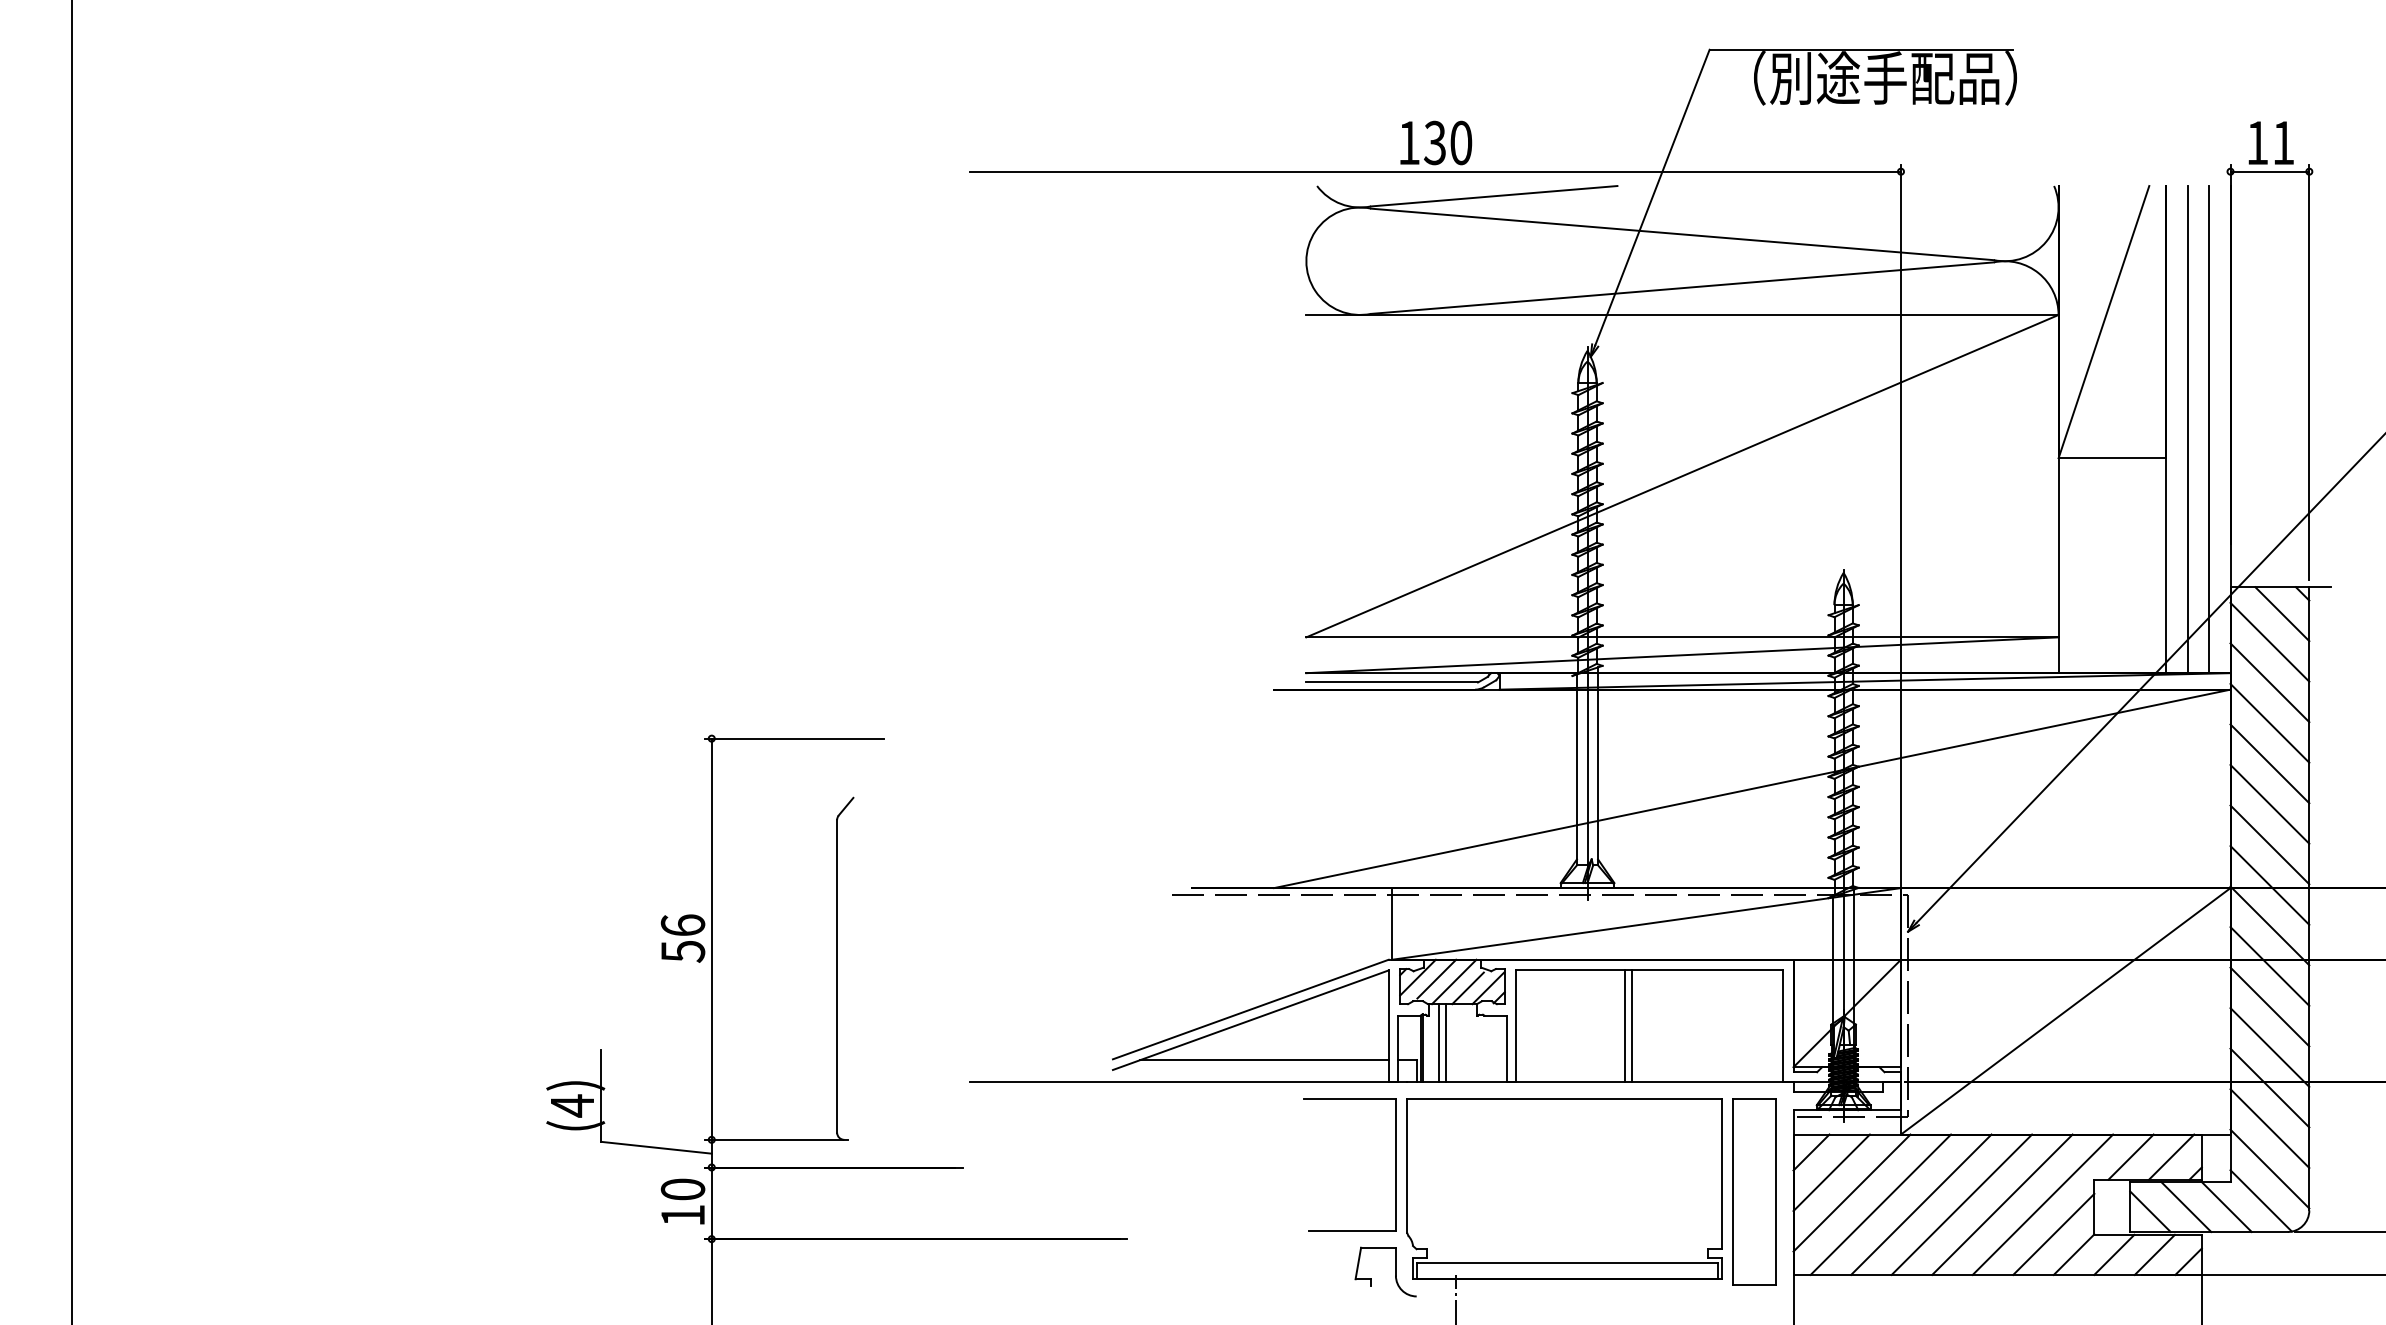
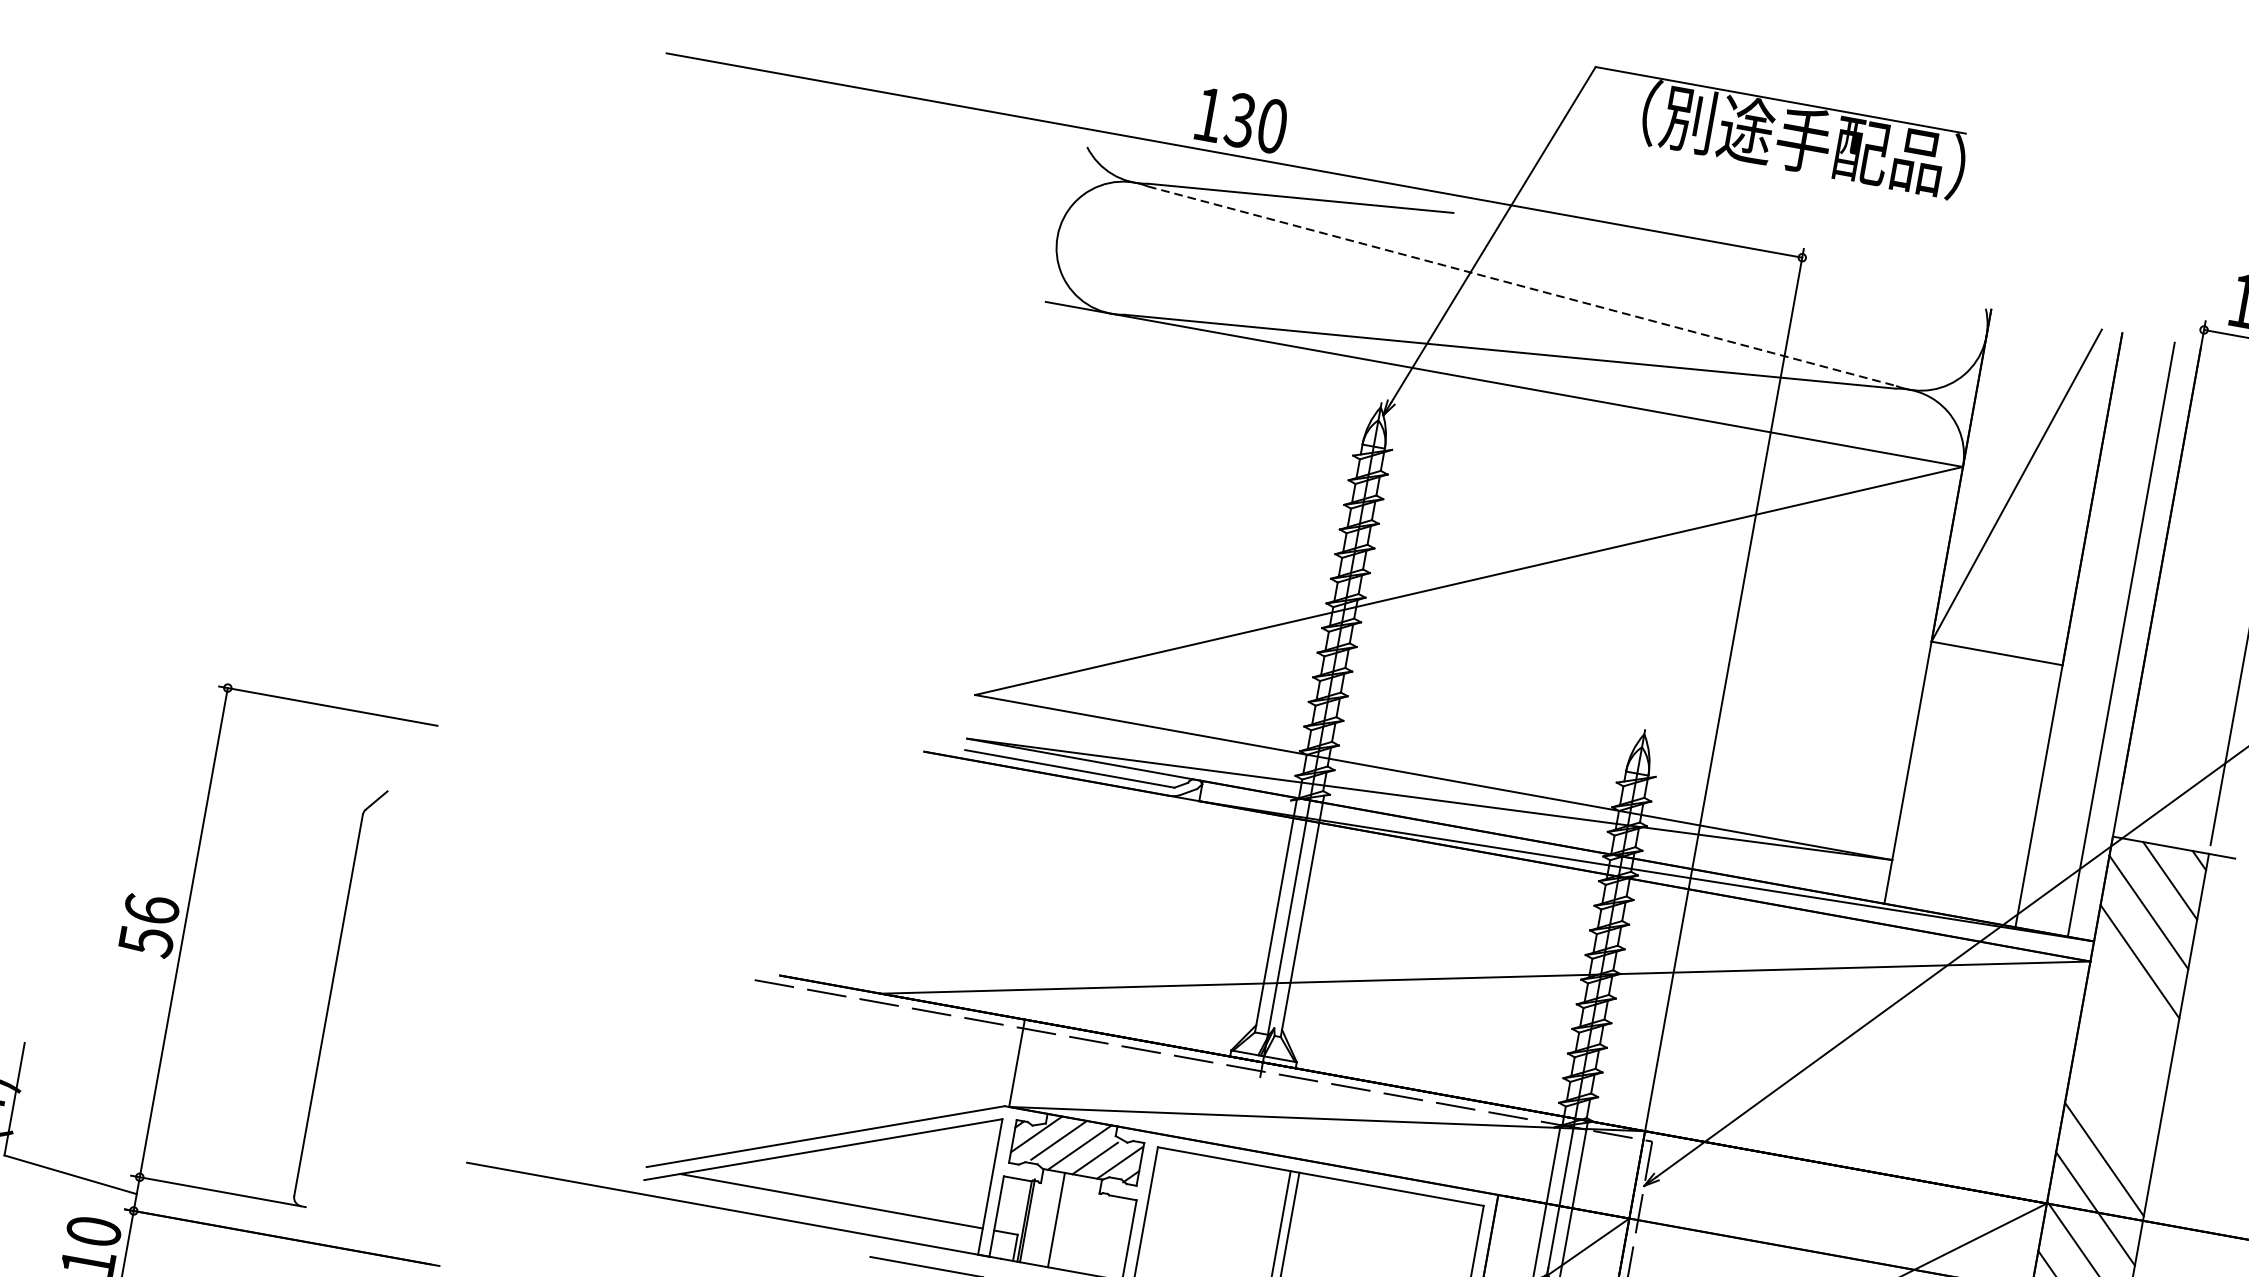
line: (1682, 234) -> (1522, 286), solid -> dashed
line: (2187, 429) -> (2095, 634), removed
line: (2269, 722) -> (2130, 1010), removed
line: (2269, 763) -> (2121, 1060), removed
line: (2269, 803) -> (2112, 1108), removed
line: (1438, 1042) -> (1047, 1218), removed

